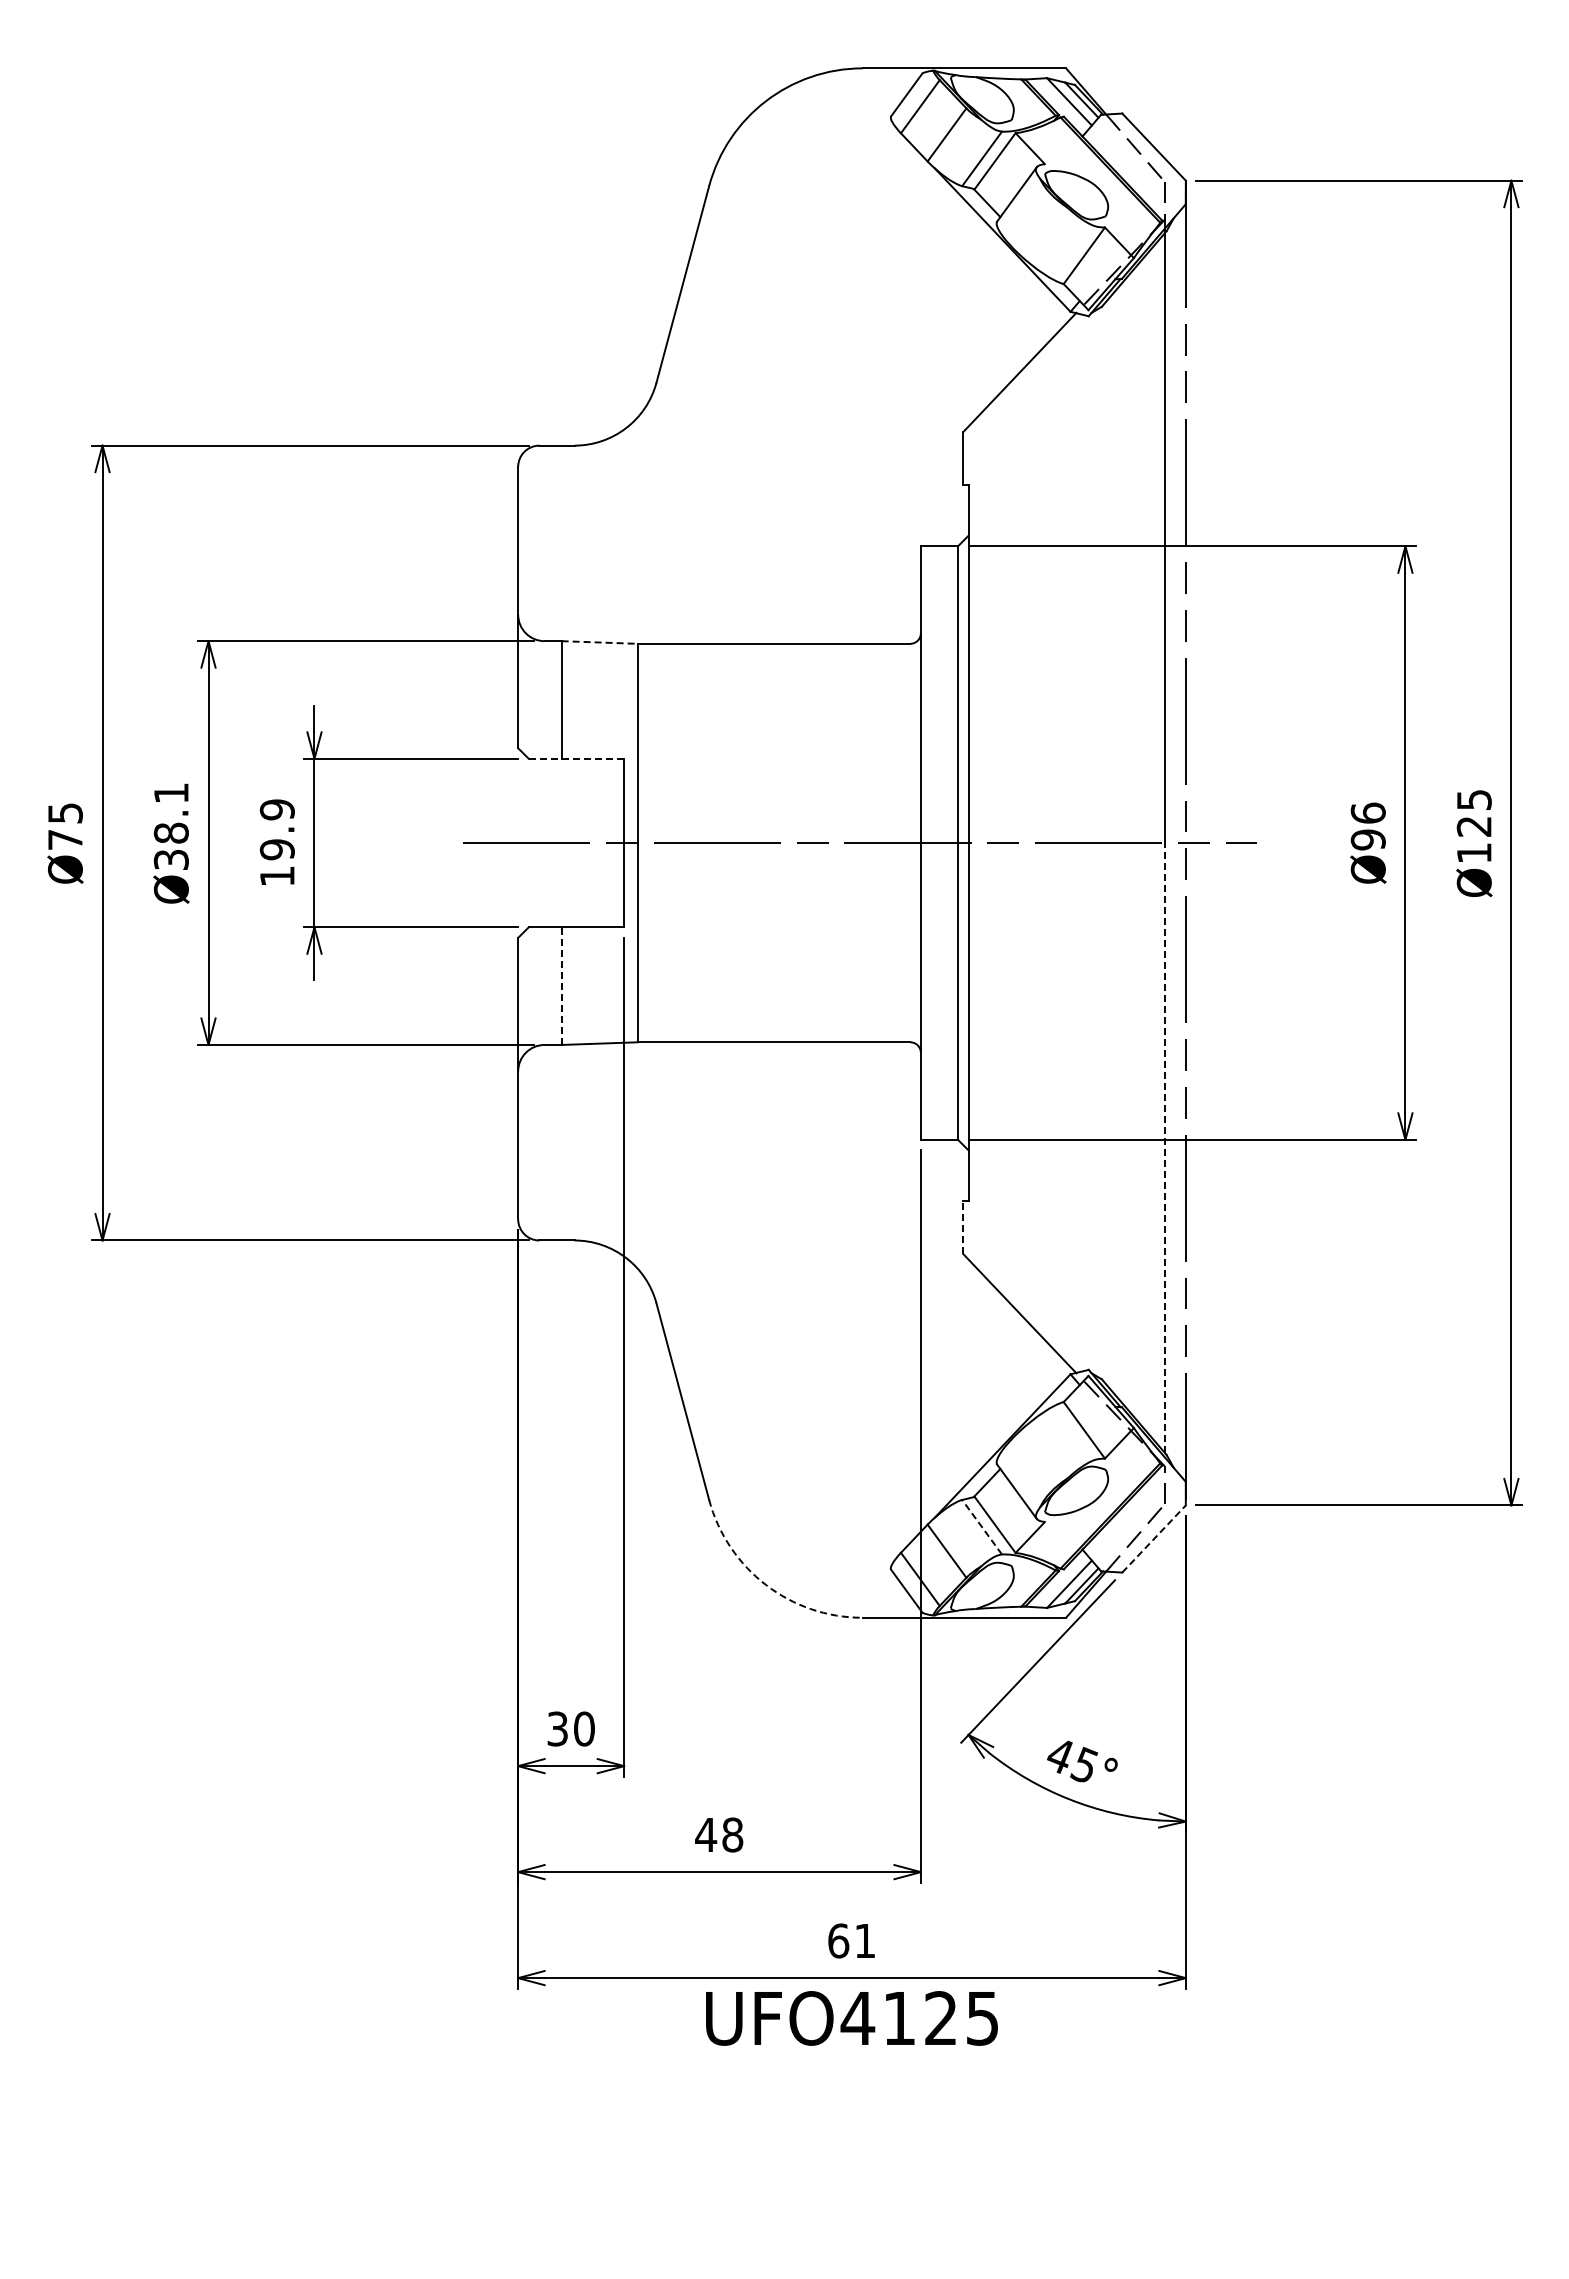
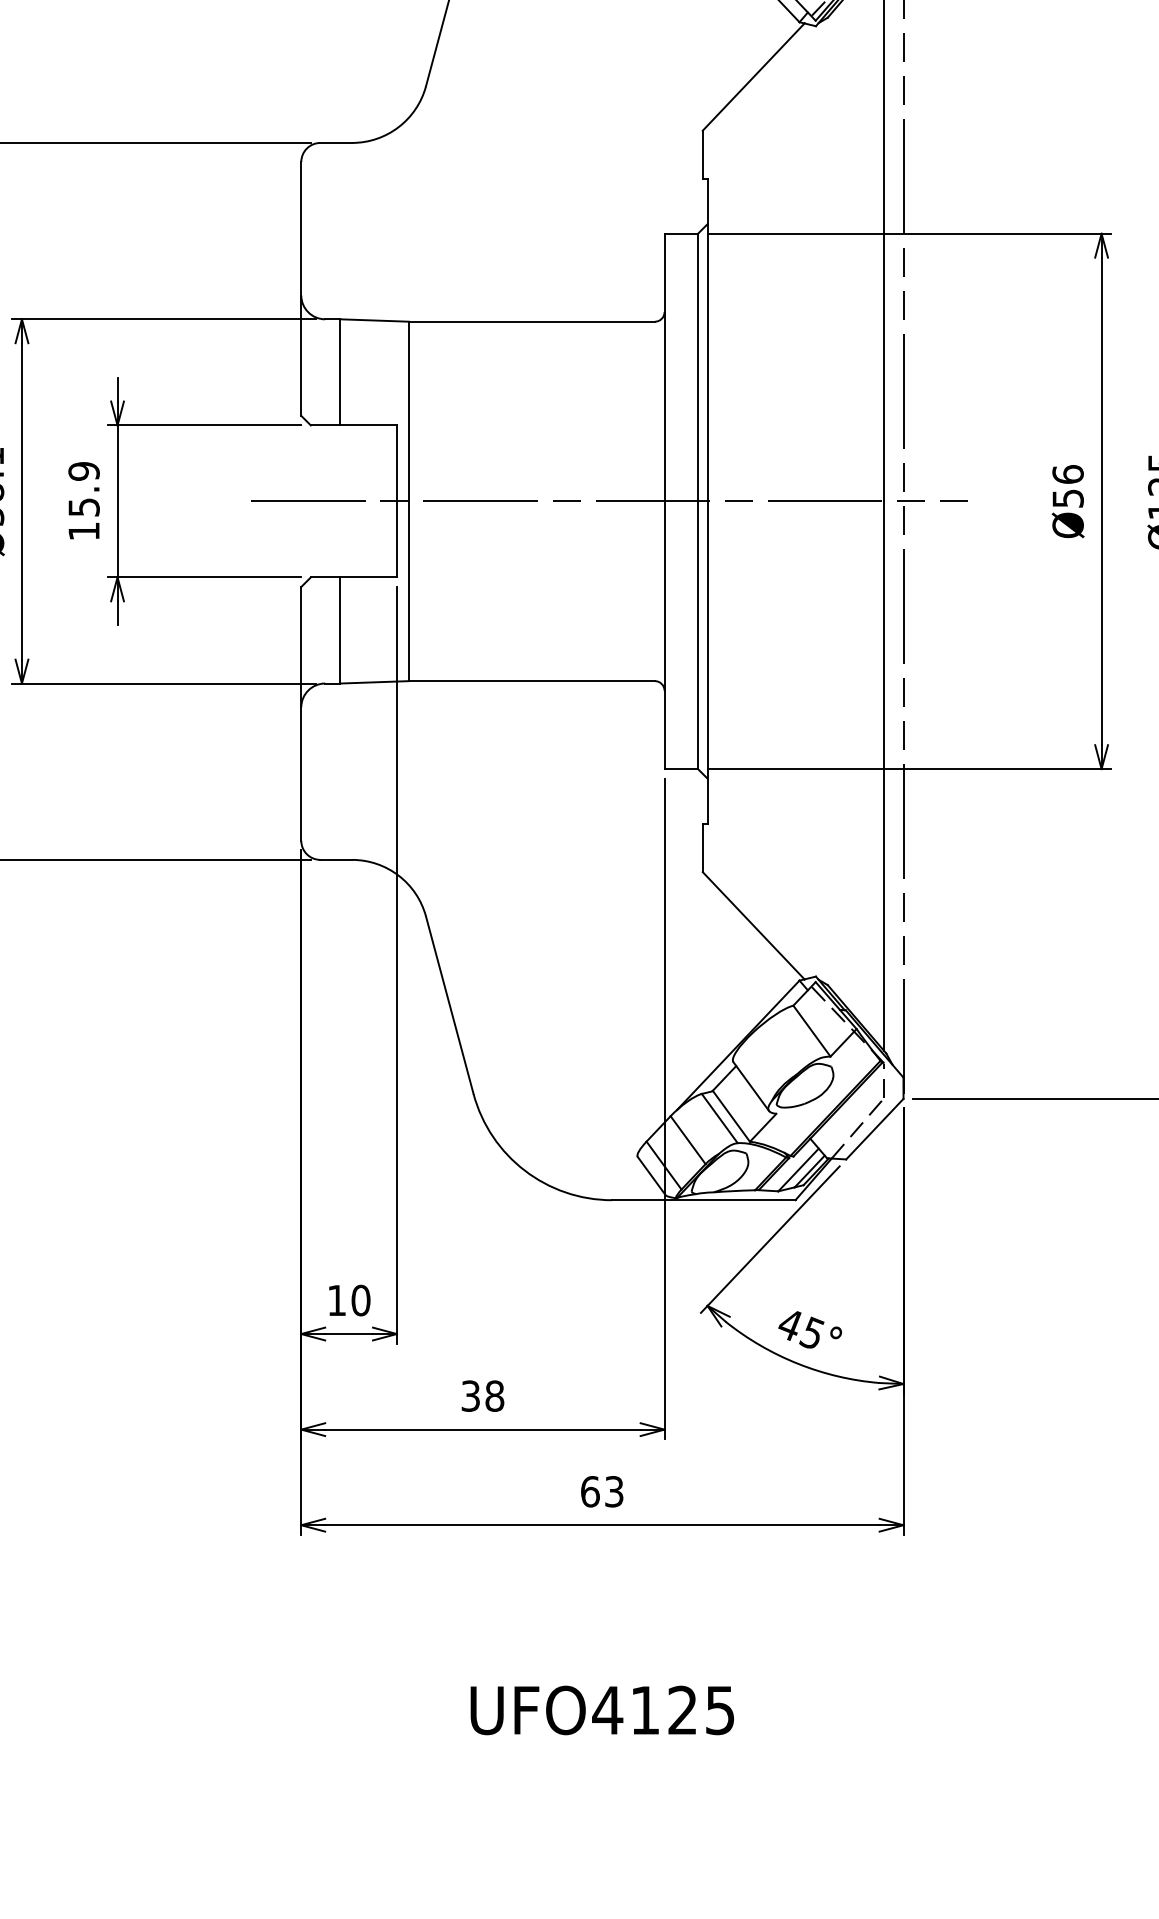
line: (599, 642) -> (374, 320), dashed -> solid
line: (576, 758) -> (353, 425), dashed -> solid
text: (1367, 839) -> (1067, 498), Ø96 -> Ø56
text: (276, 849) -> (83, 507), 19.9 -> 15.9
line: (561, 986) -> (340, 630), dashed -> solid
line: (1164, 1147) -> (884, 776), dashed -> solid
line: (963, 1227) -> (702, 848), dashed -> solid
line: (982, 1527) -> (720, 1118), dashed -> solid
line: (1154, 1538) -> (875, 1128), dashed -> solid
arc: (765, 1584) -> (524, 1170), dashed -> solid
text: (557, 1728) -> (336, 1300), 30 -> 10
text: (706, 1834) -> (471, 1395), 48 -> 38
text: (865, 1940) -> (614, 1491), 61 -> 63
text: (851, 2018) -> (601, 1710), moved

